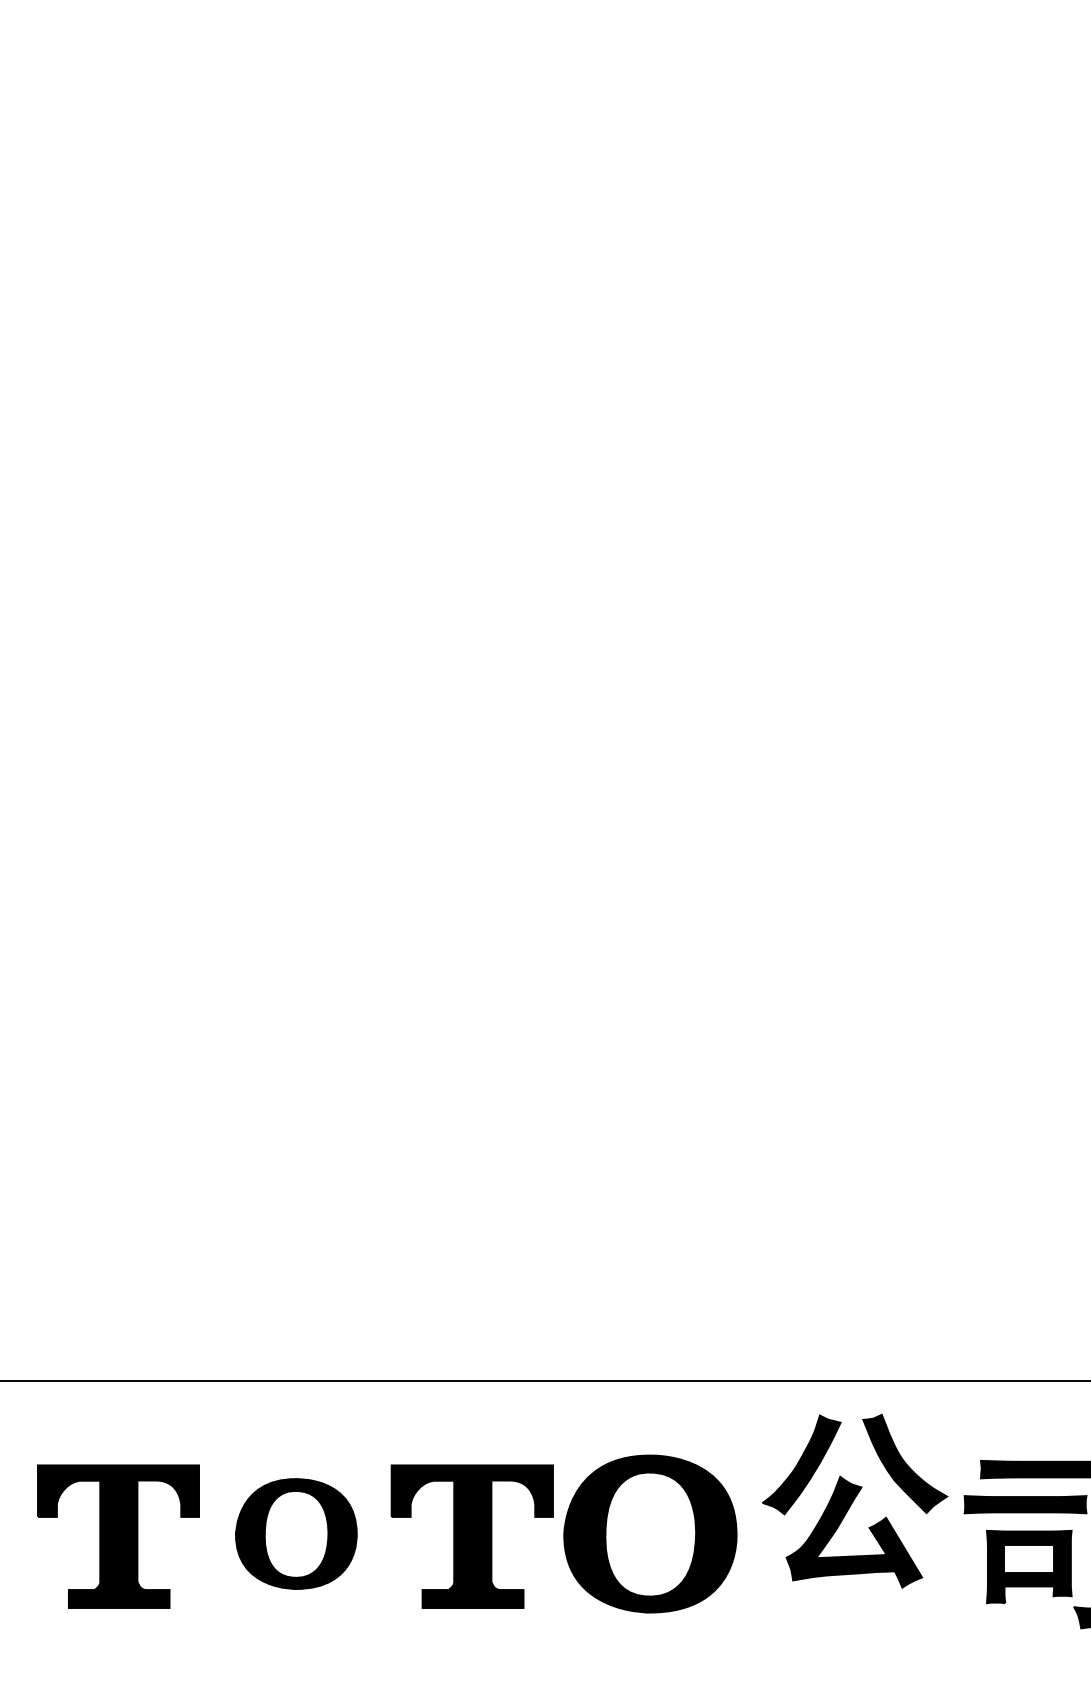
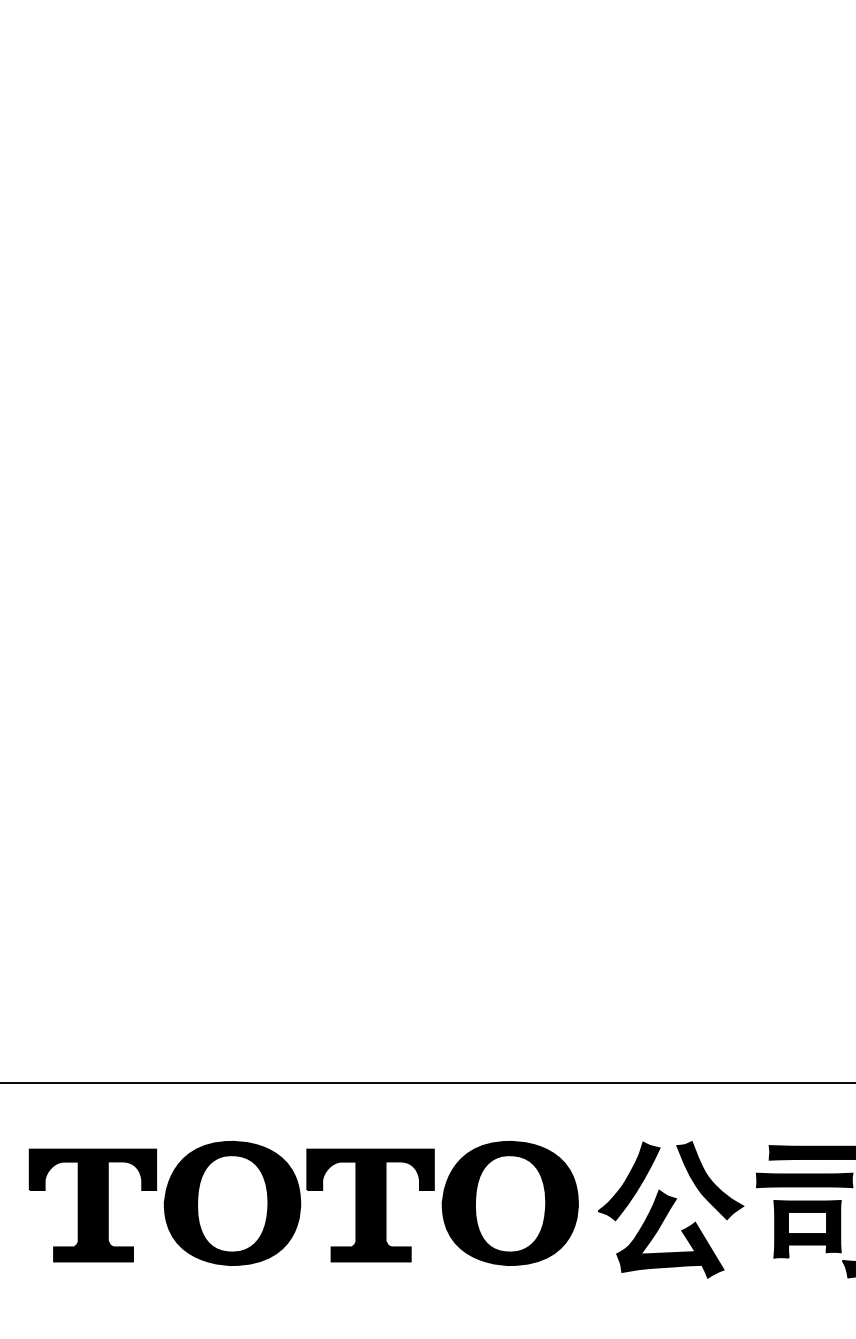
part: (855, 1500) -> (671, 1209), moved
part: (296, 1533) -> (232, 1203), size x1.43

